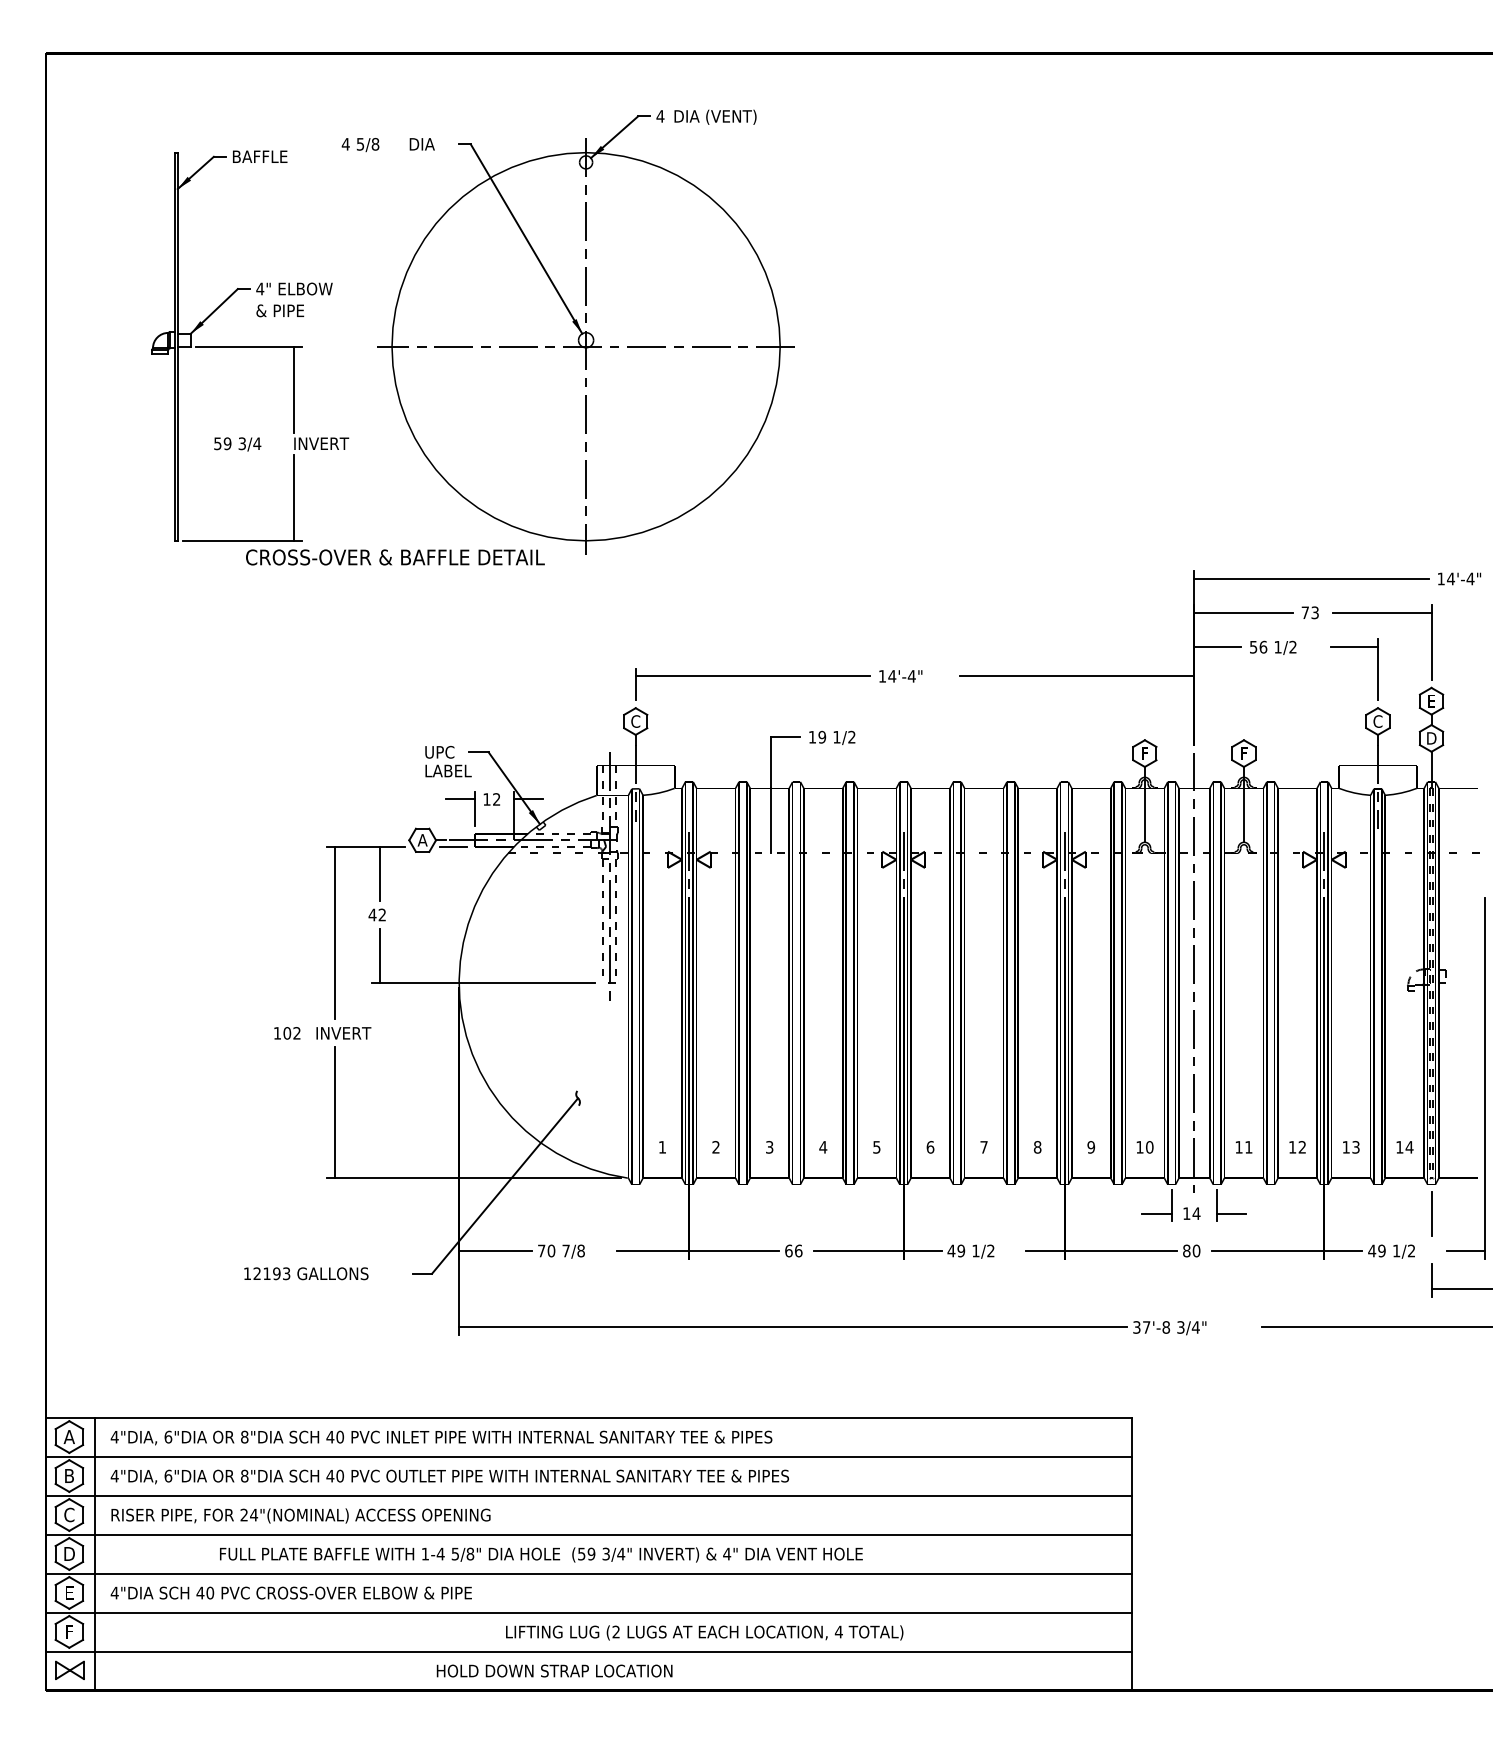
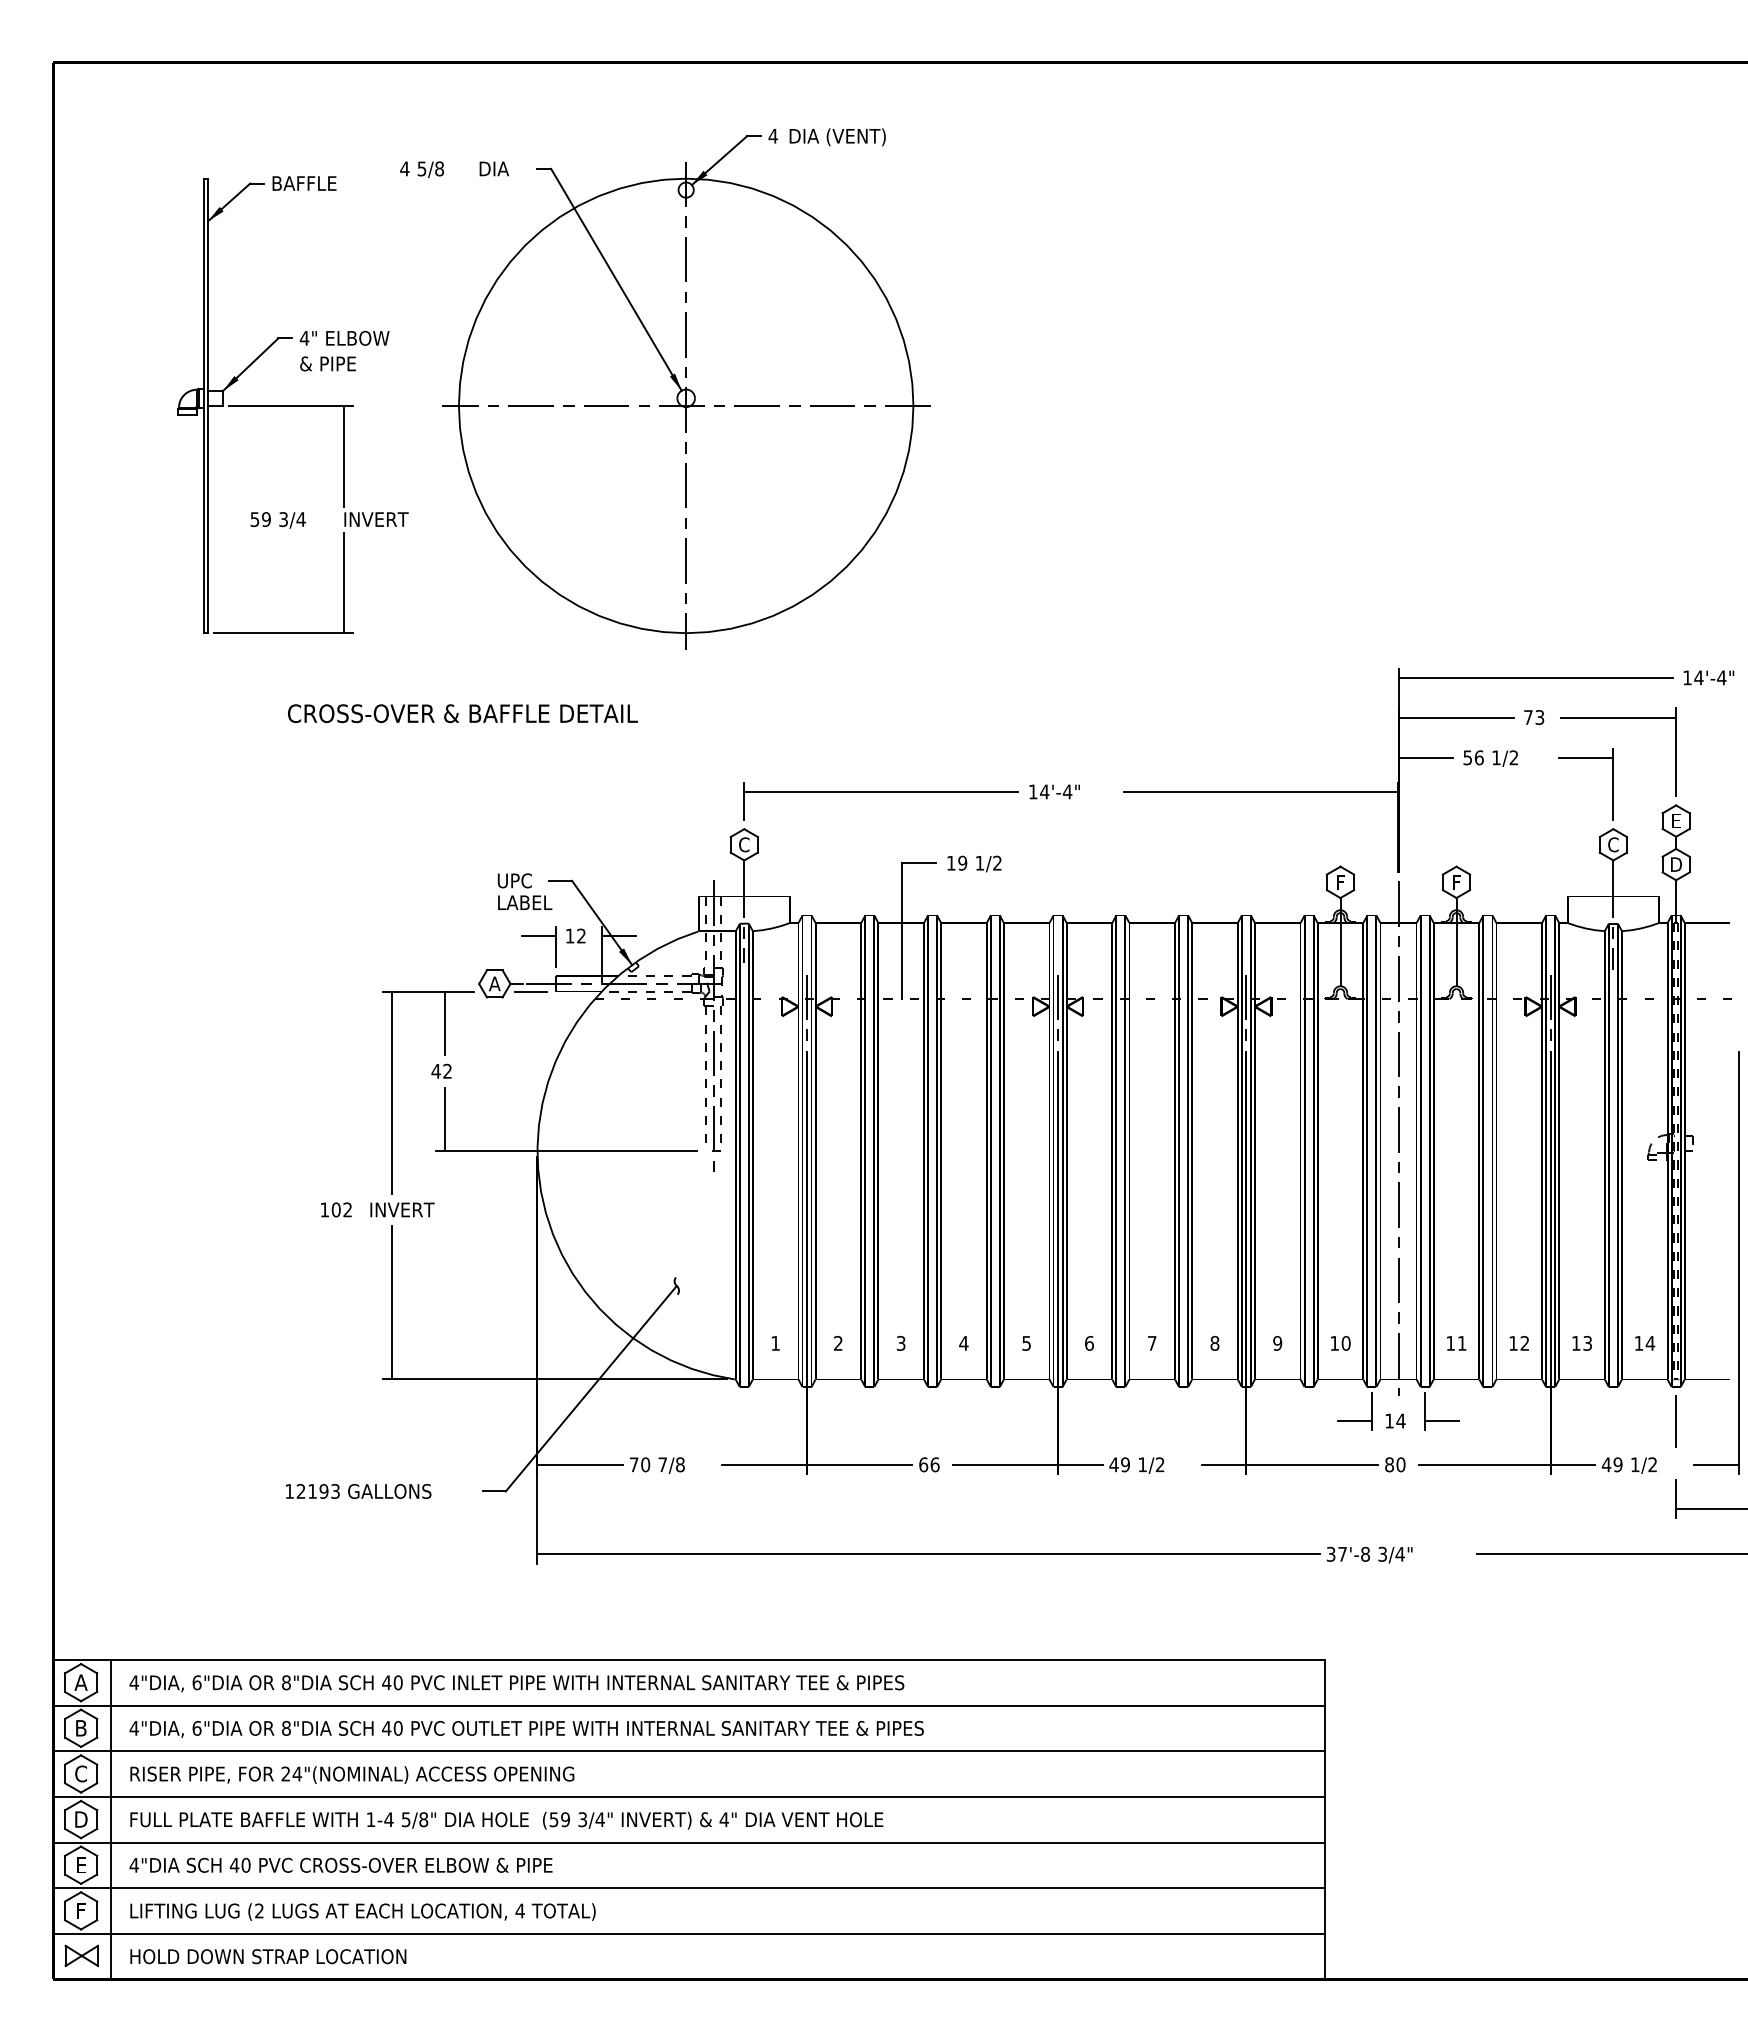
text: (395, 557) -> (462, 713), moved
text: (541, 1554) -> (506, 1820), moved
text: (704, 1632) -> (362, 1911), moved
text: (554, 1670) -> (268, 1956), moved

